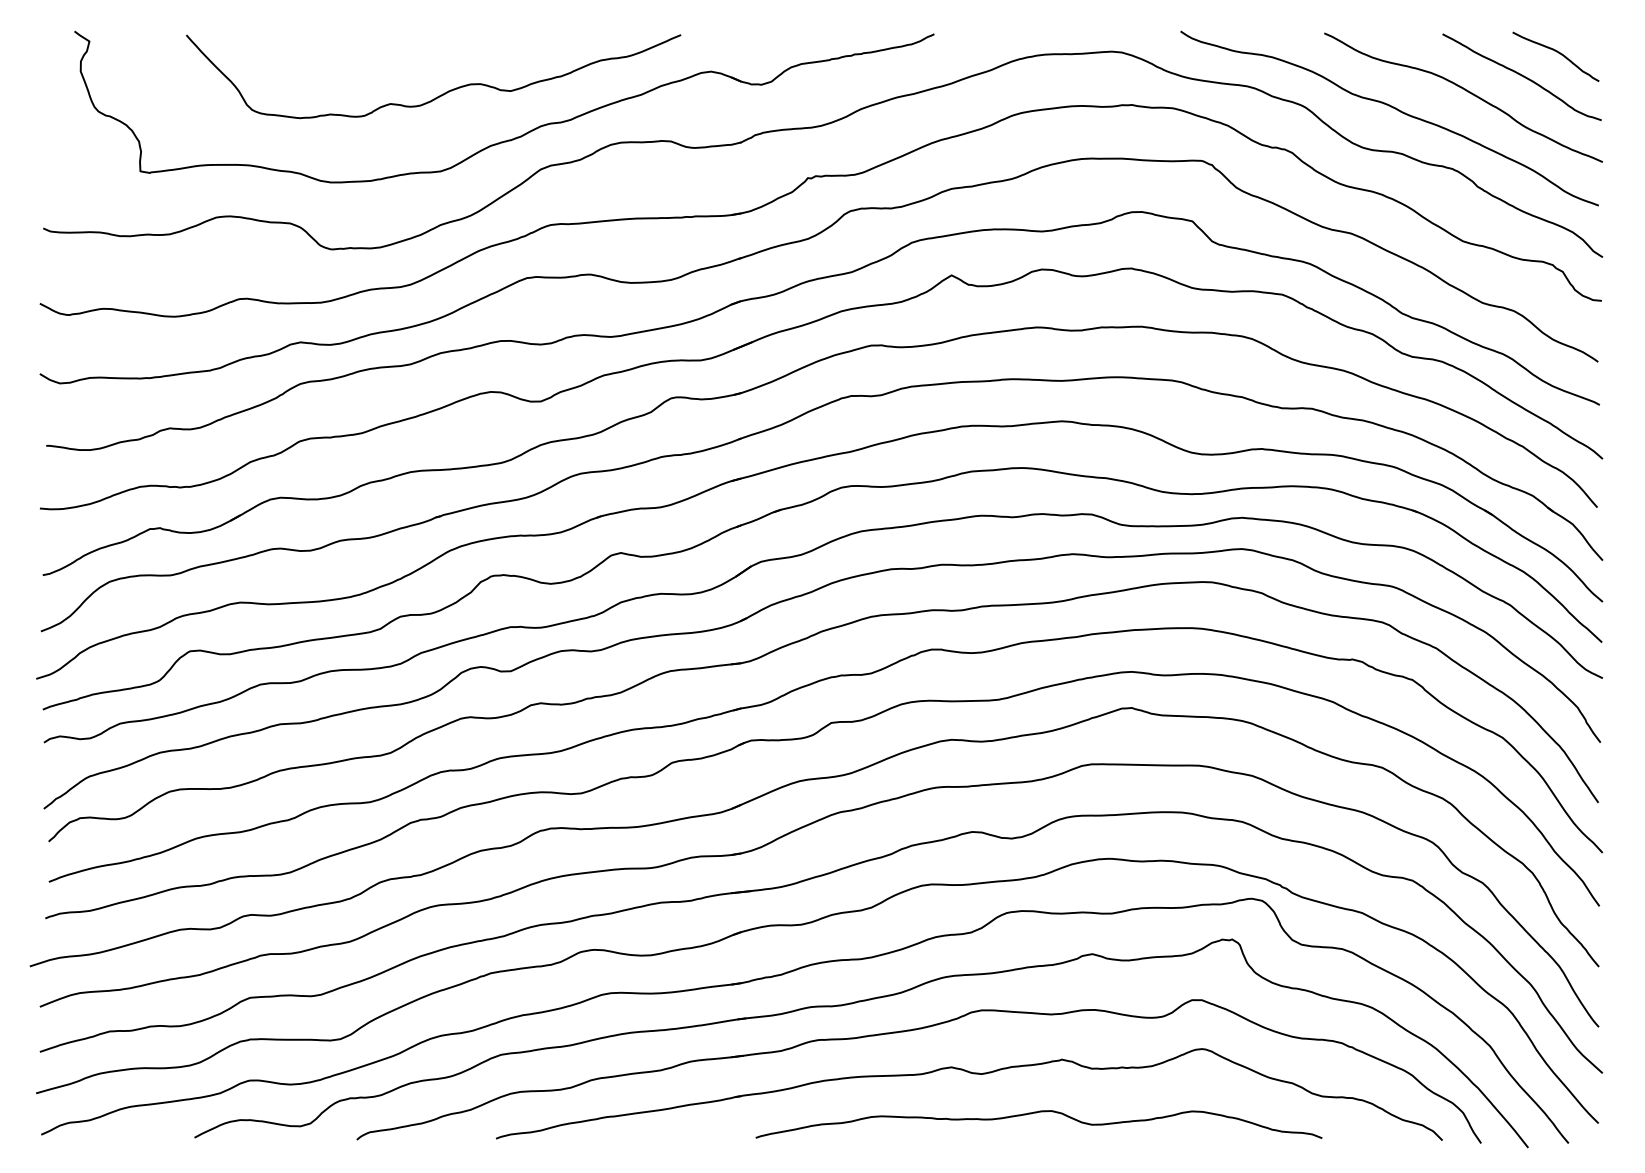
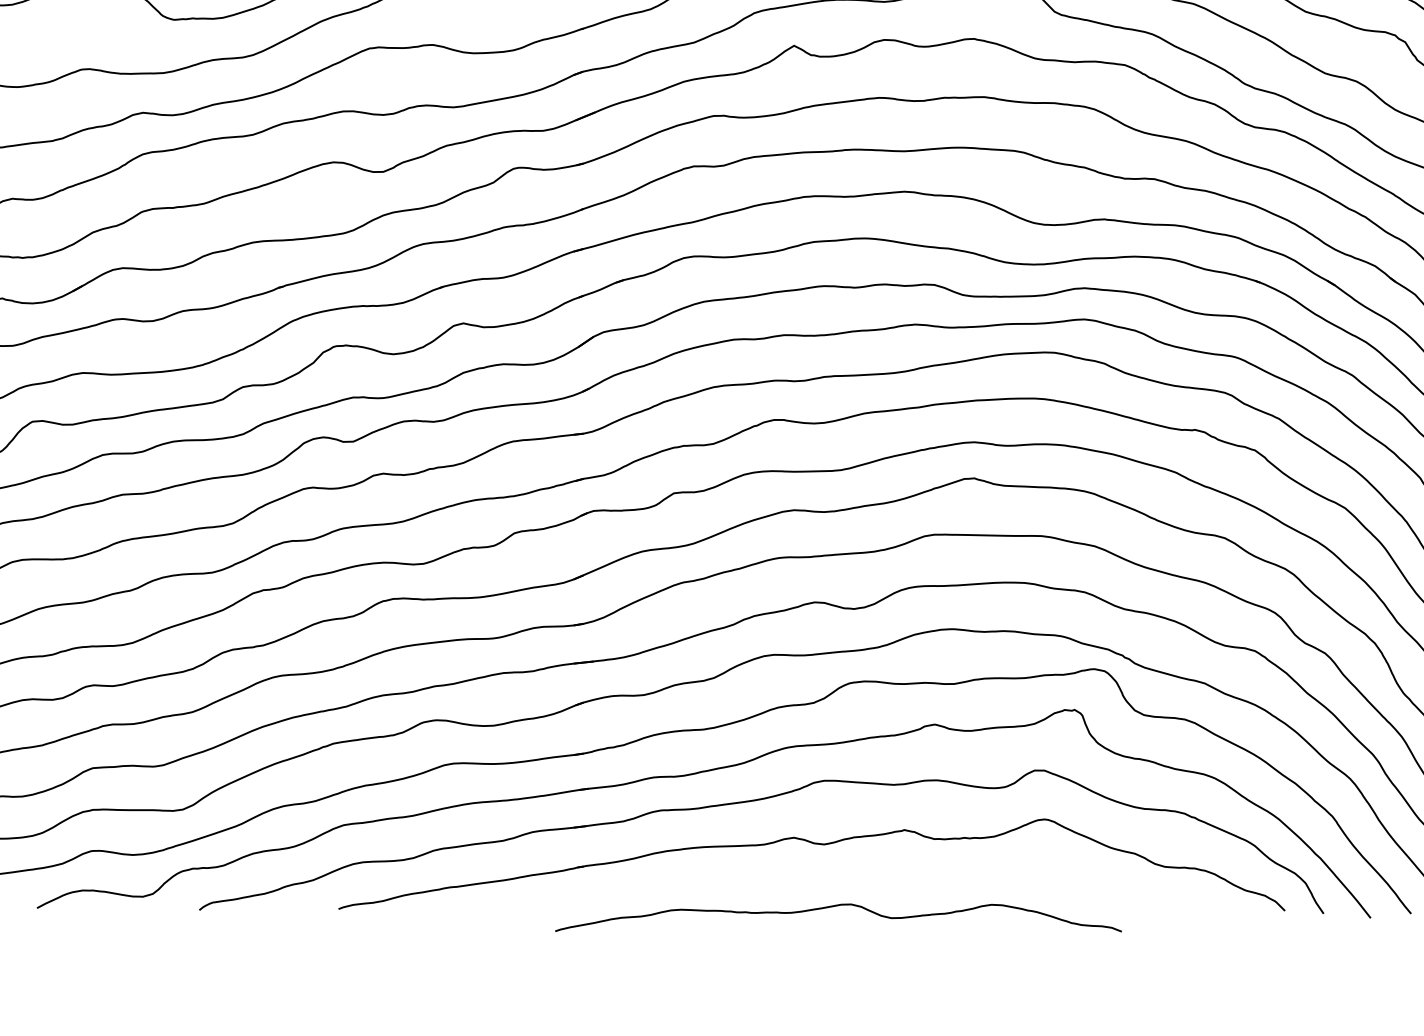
curve: (1036, 1113) -> (836, 906), moved

